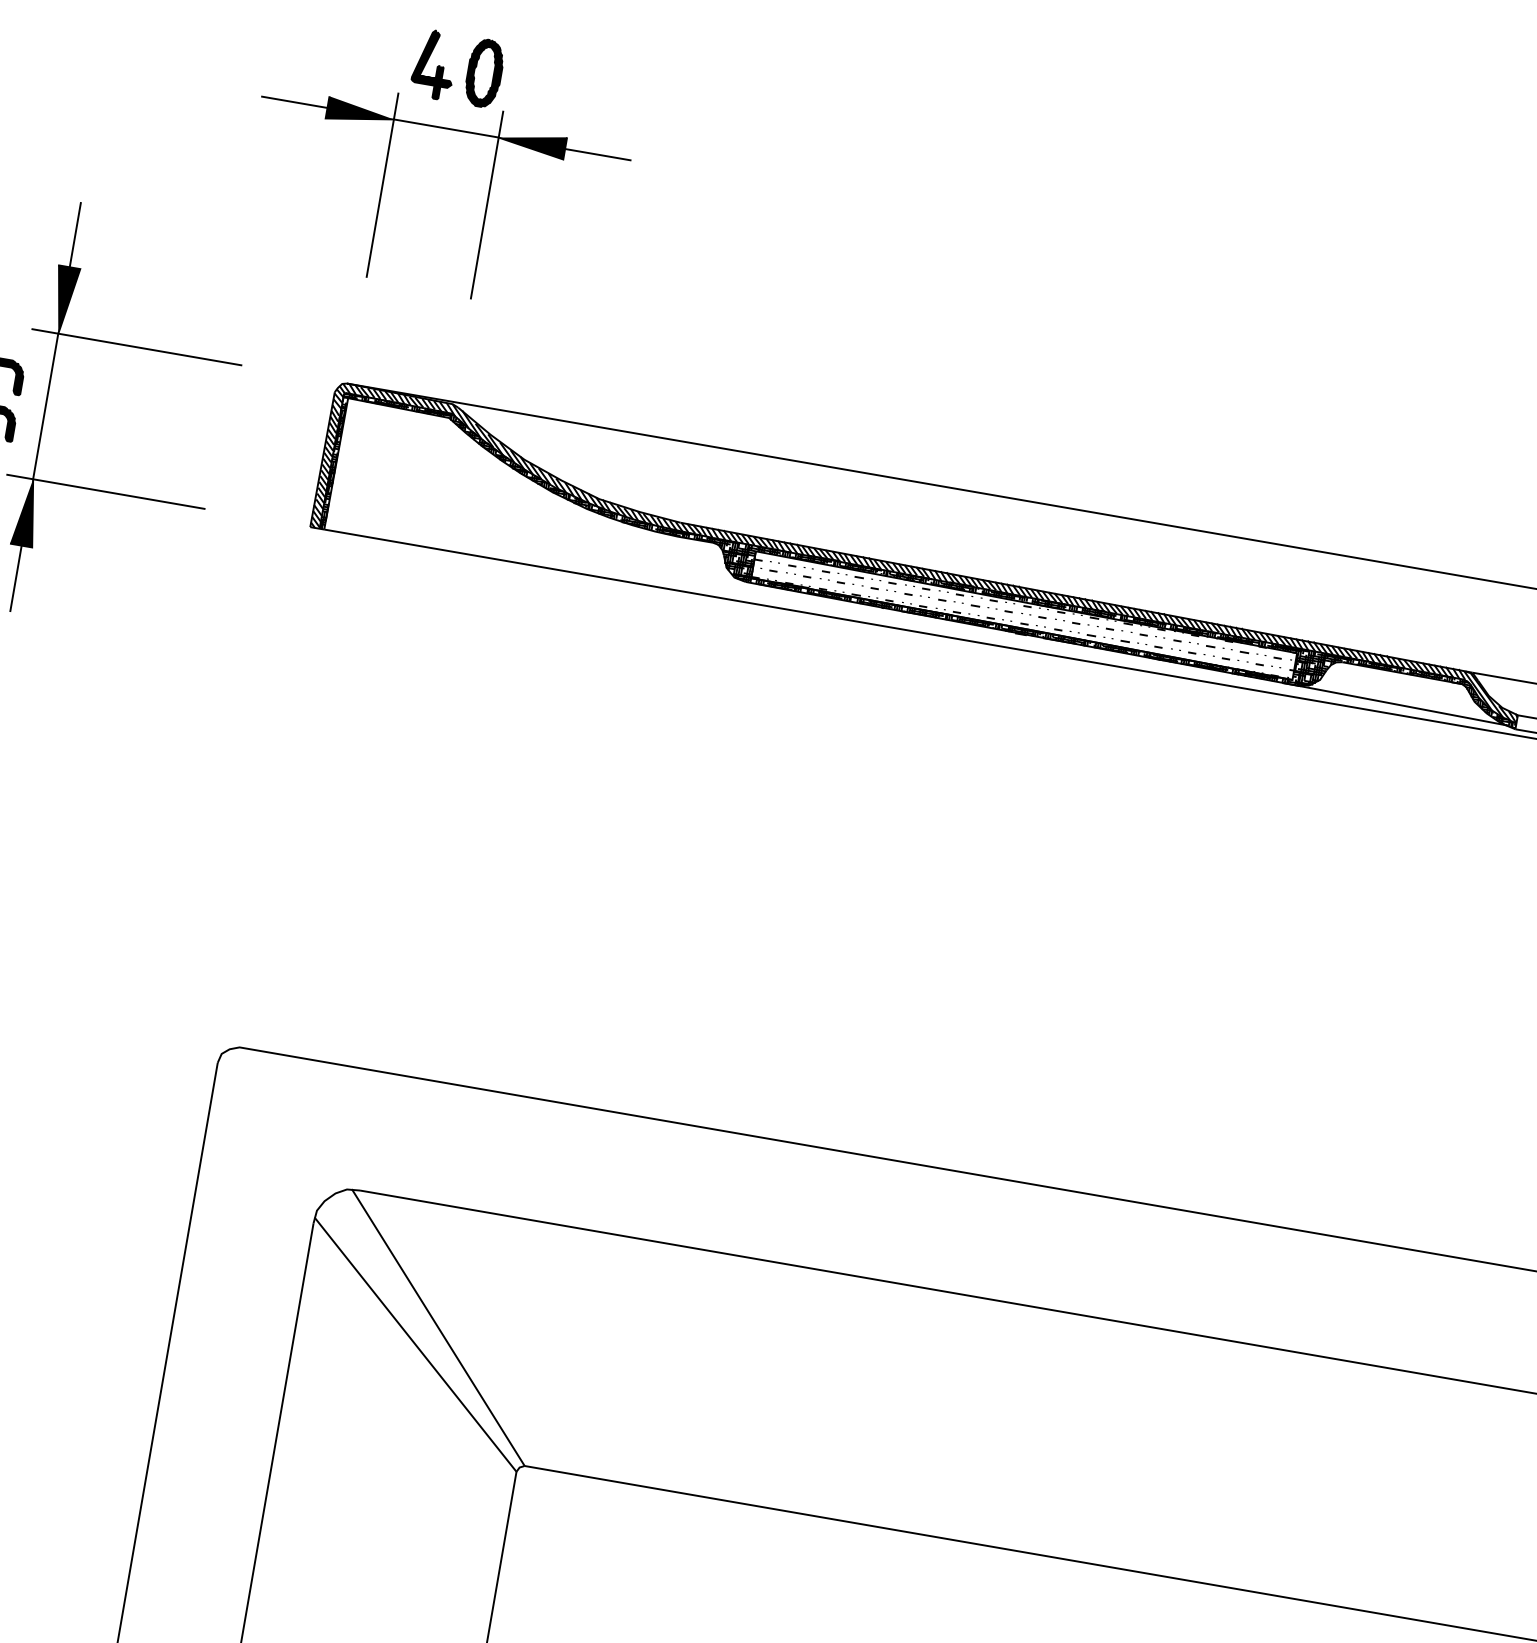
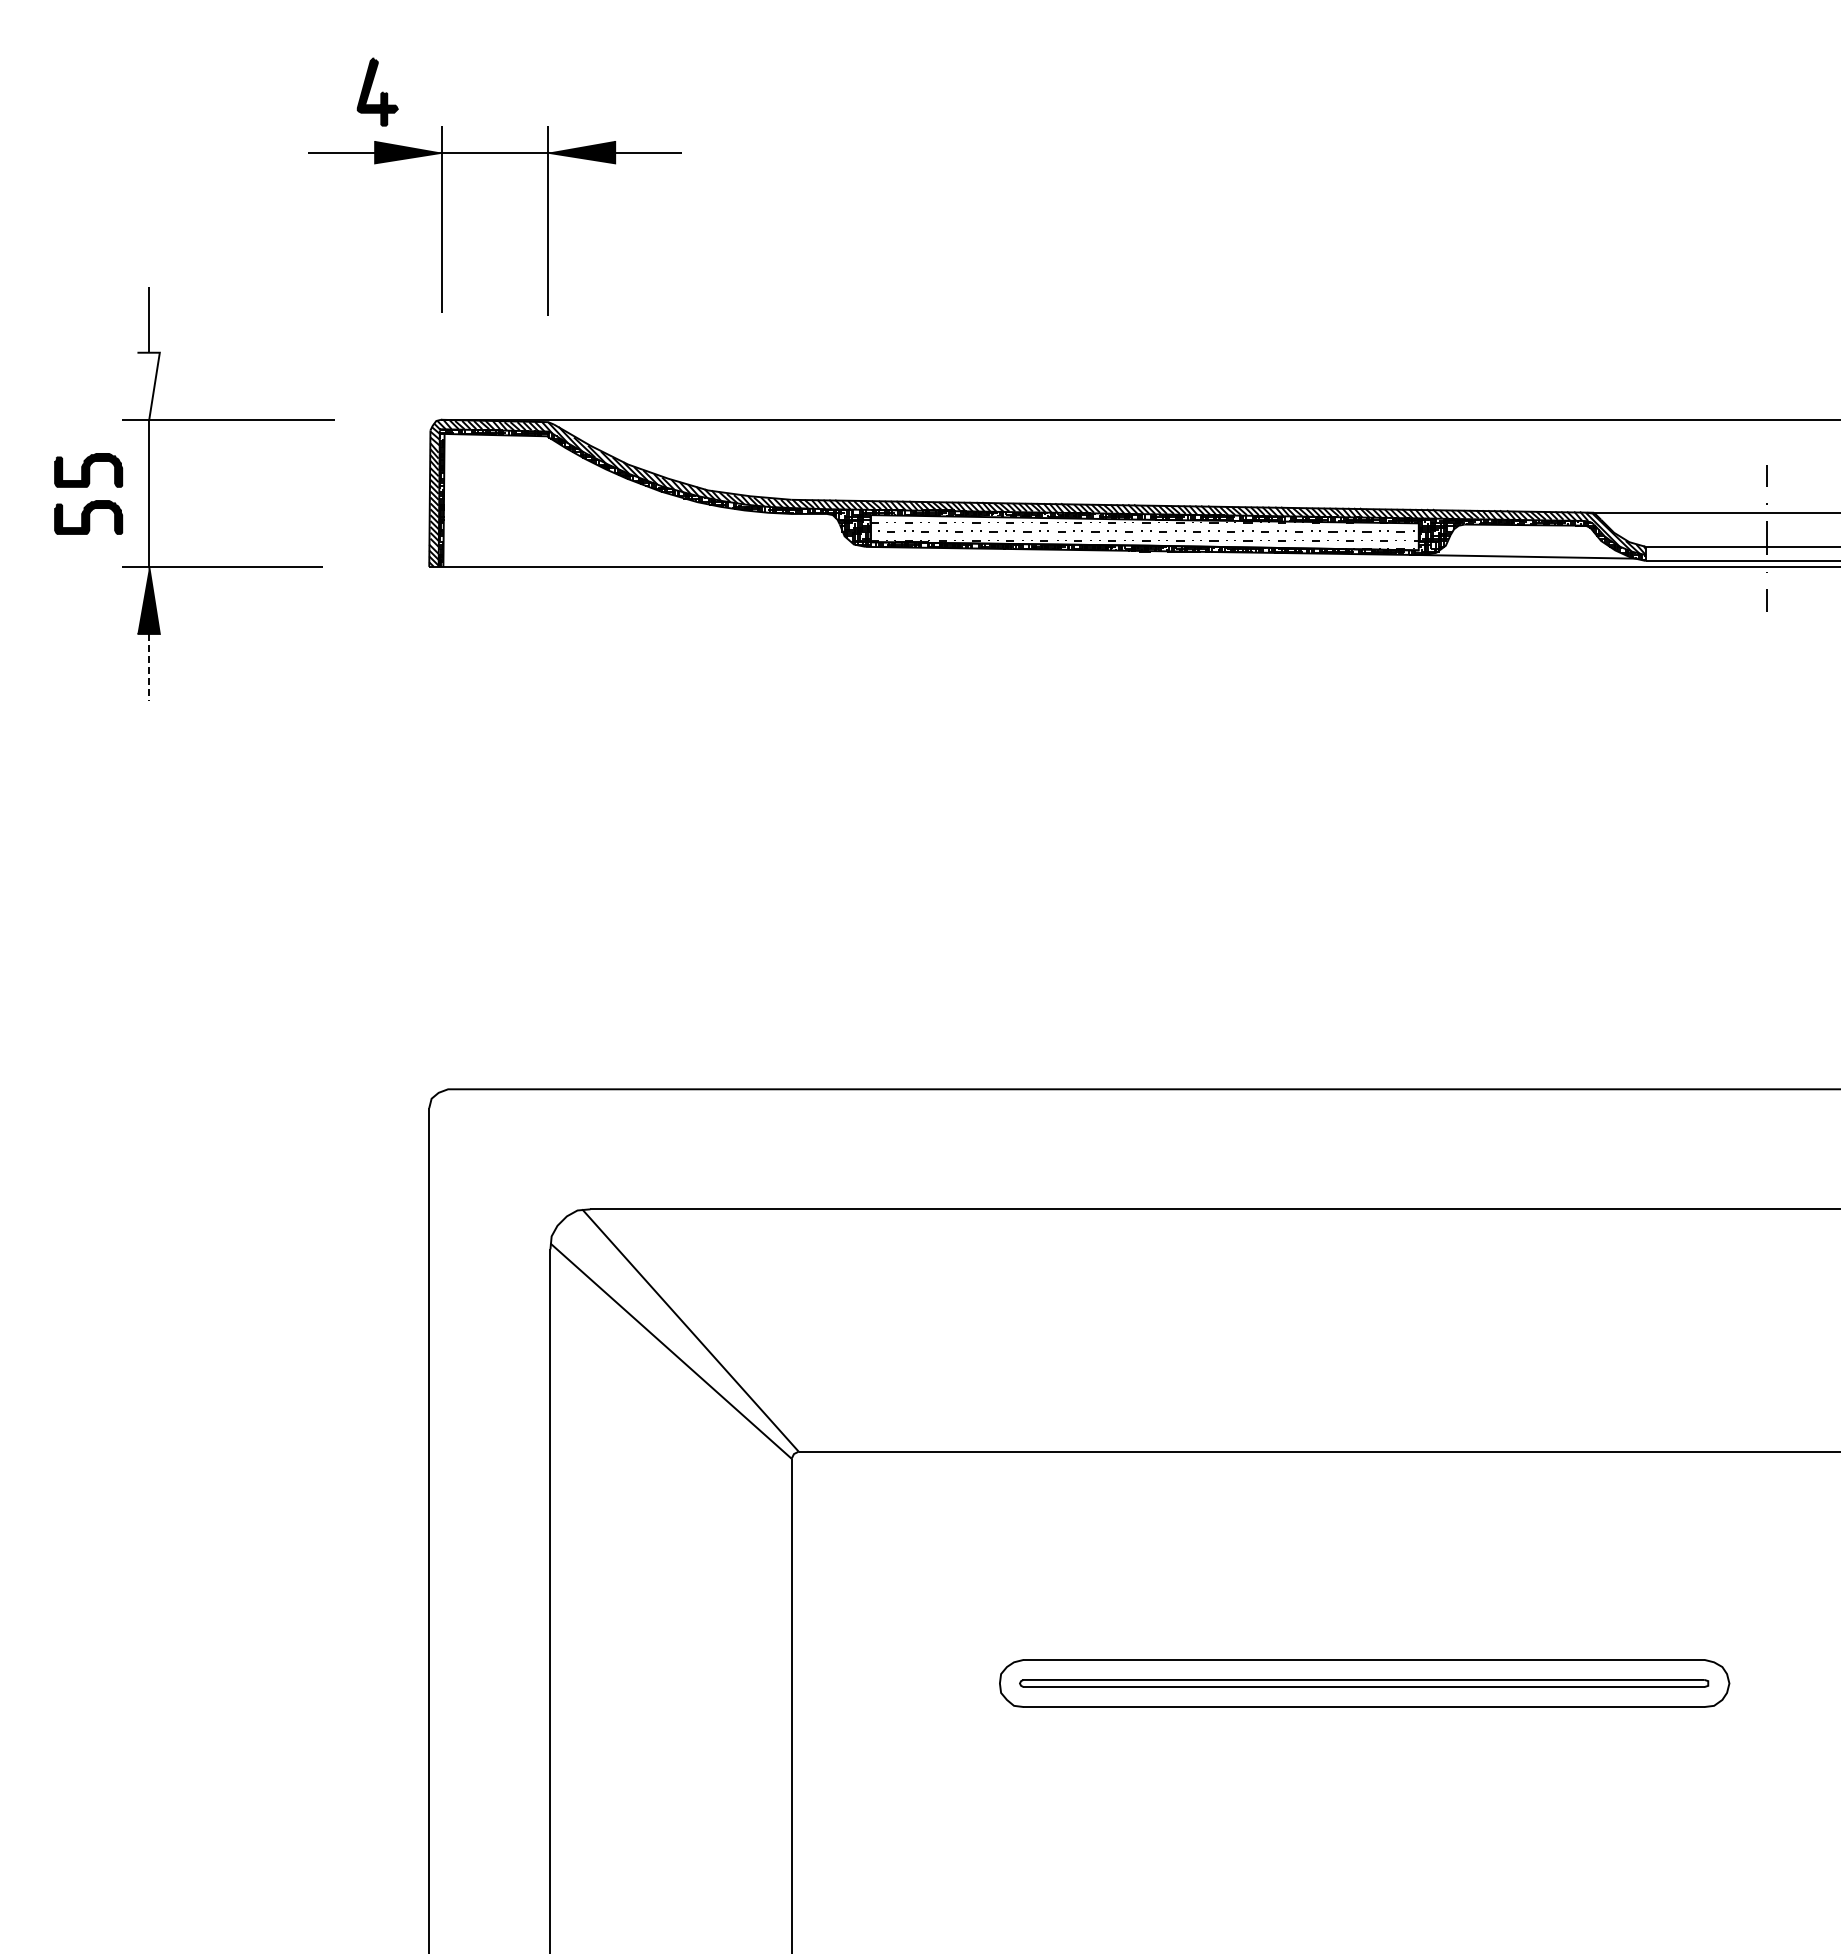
part: (434, 64) -> (377, 91), moved
part: (484, 72) -> (523, 91), removed
fill: (63, 299) -> (148, 385), removed
line: (16, 578) -> (149, 667), solid -> dashed

